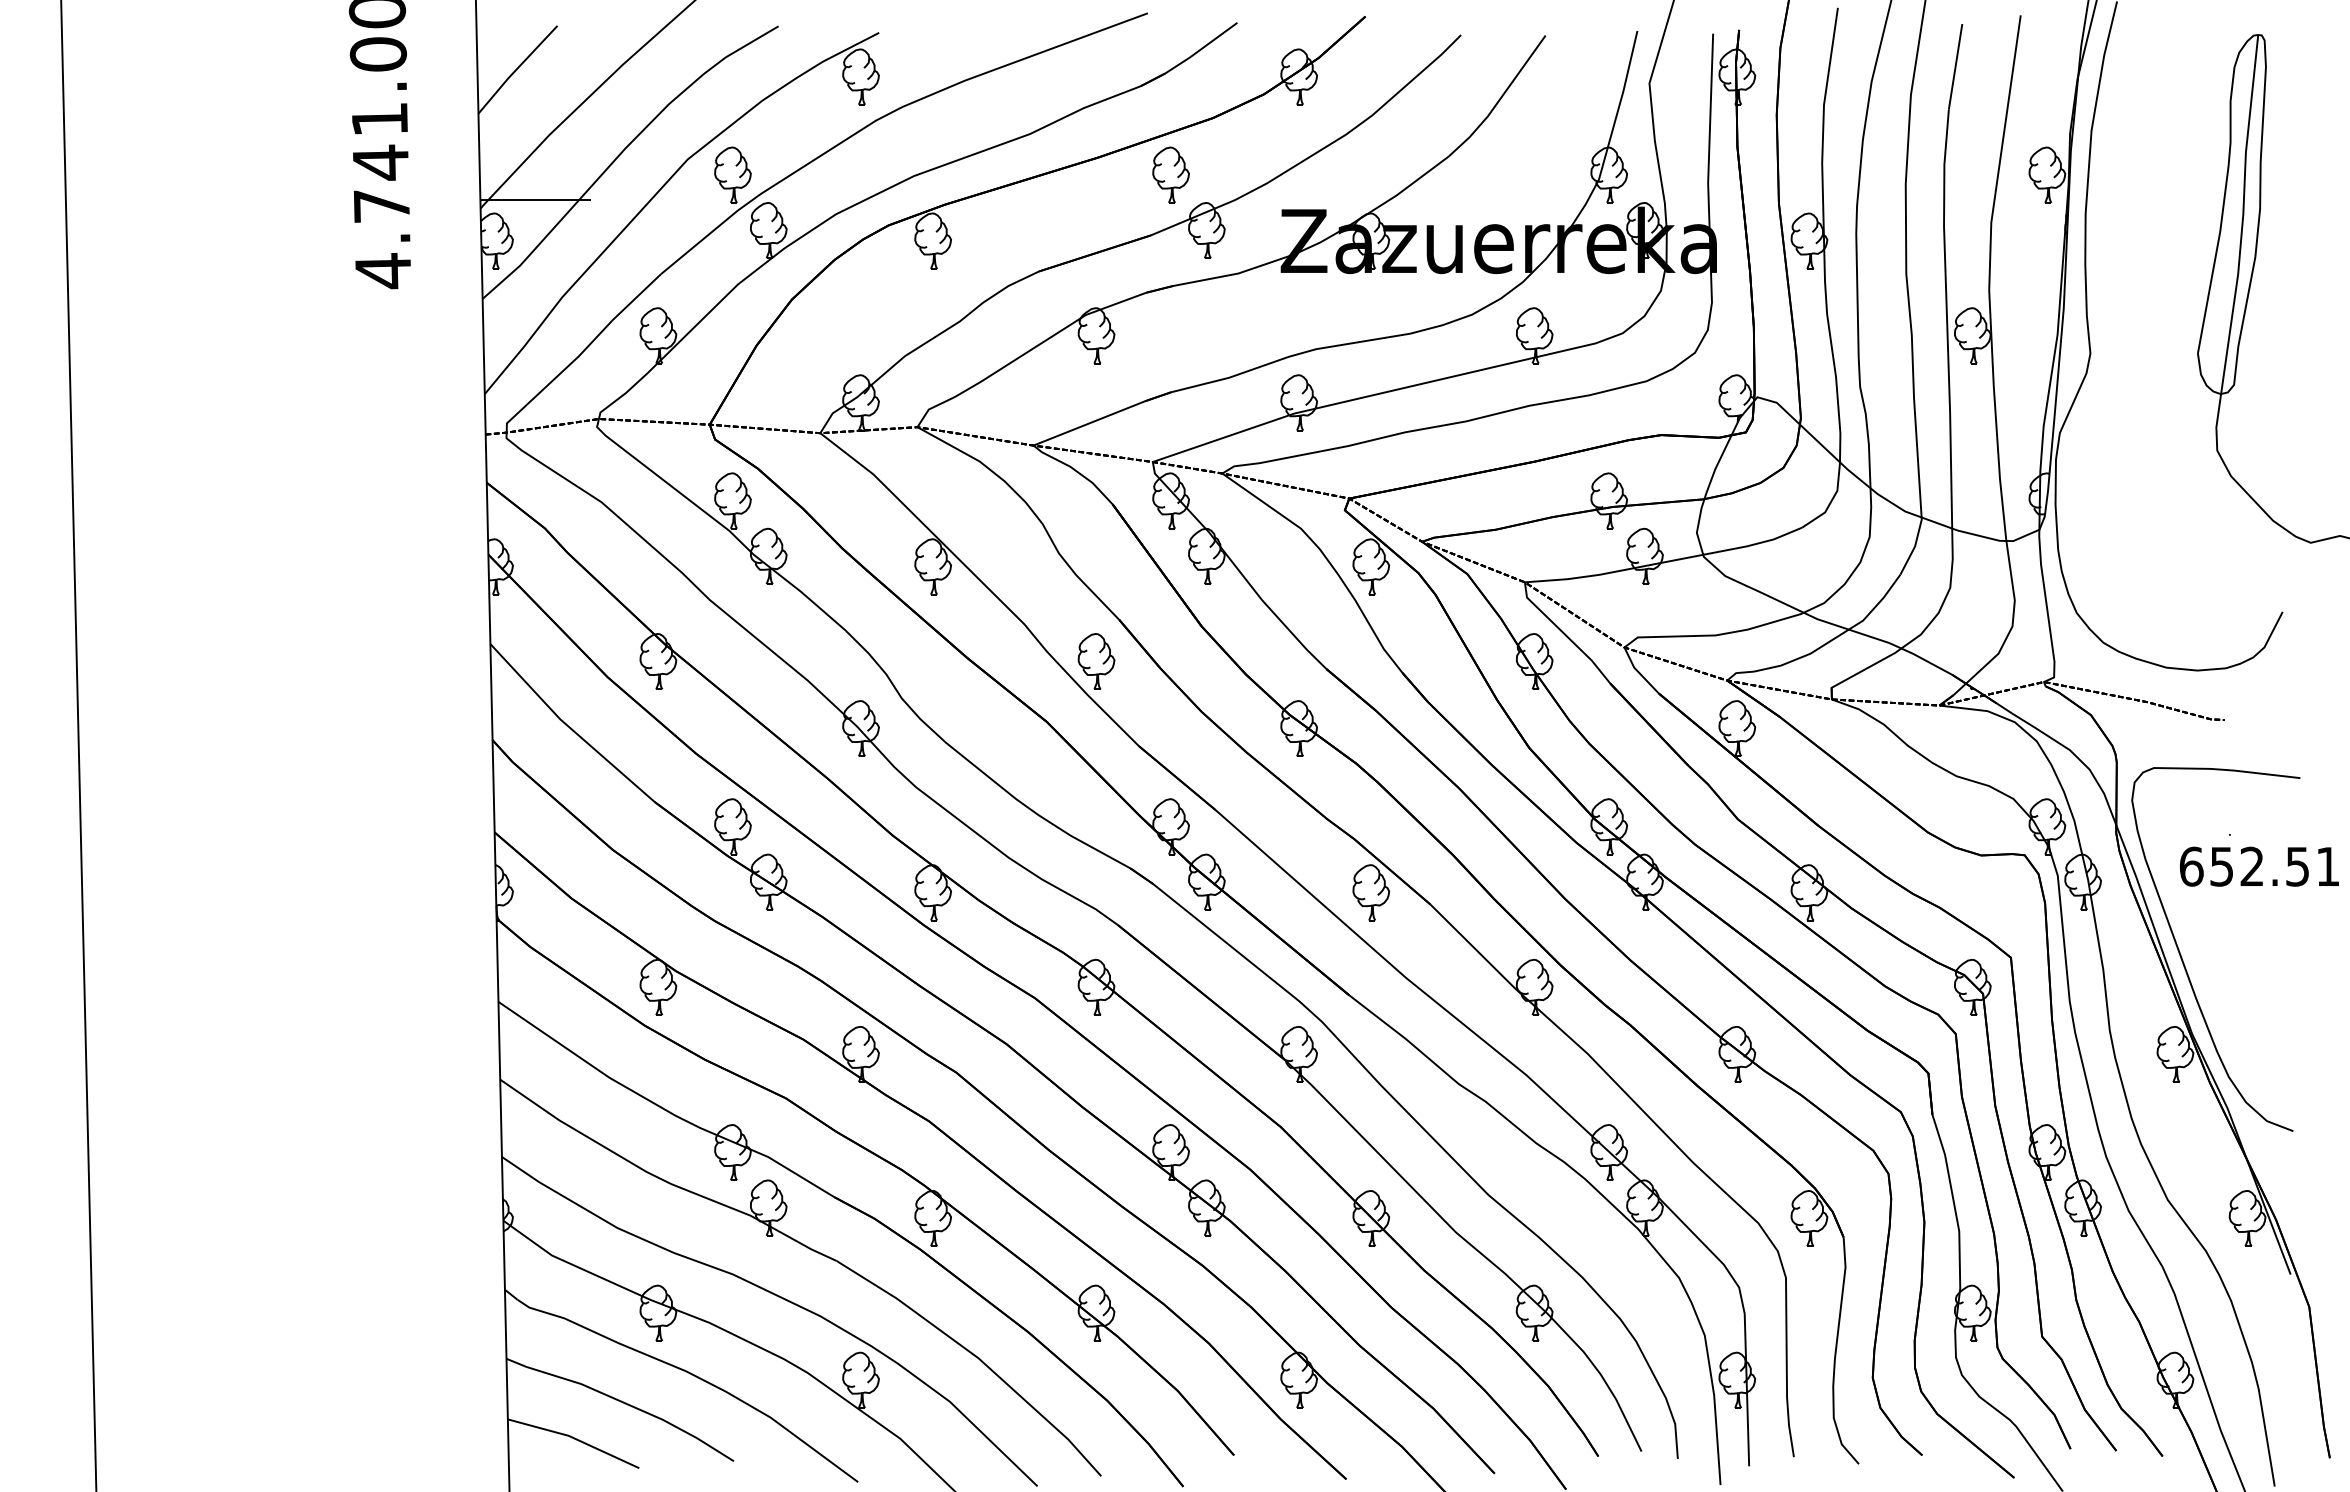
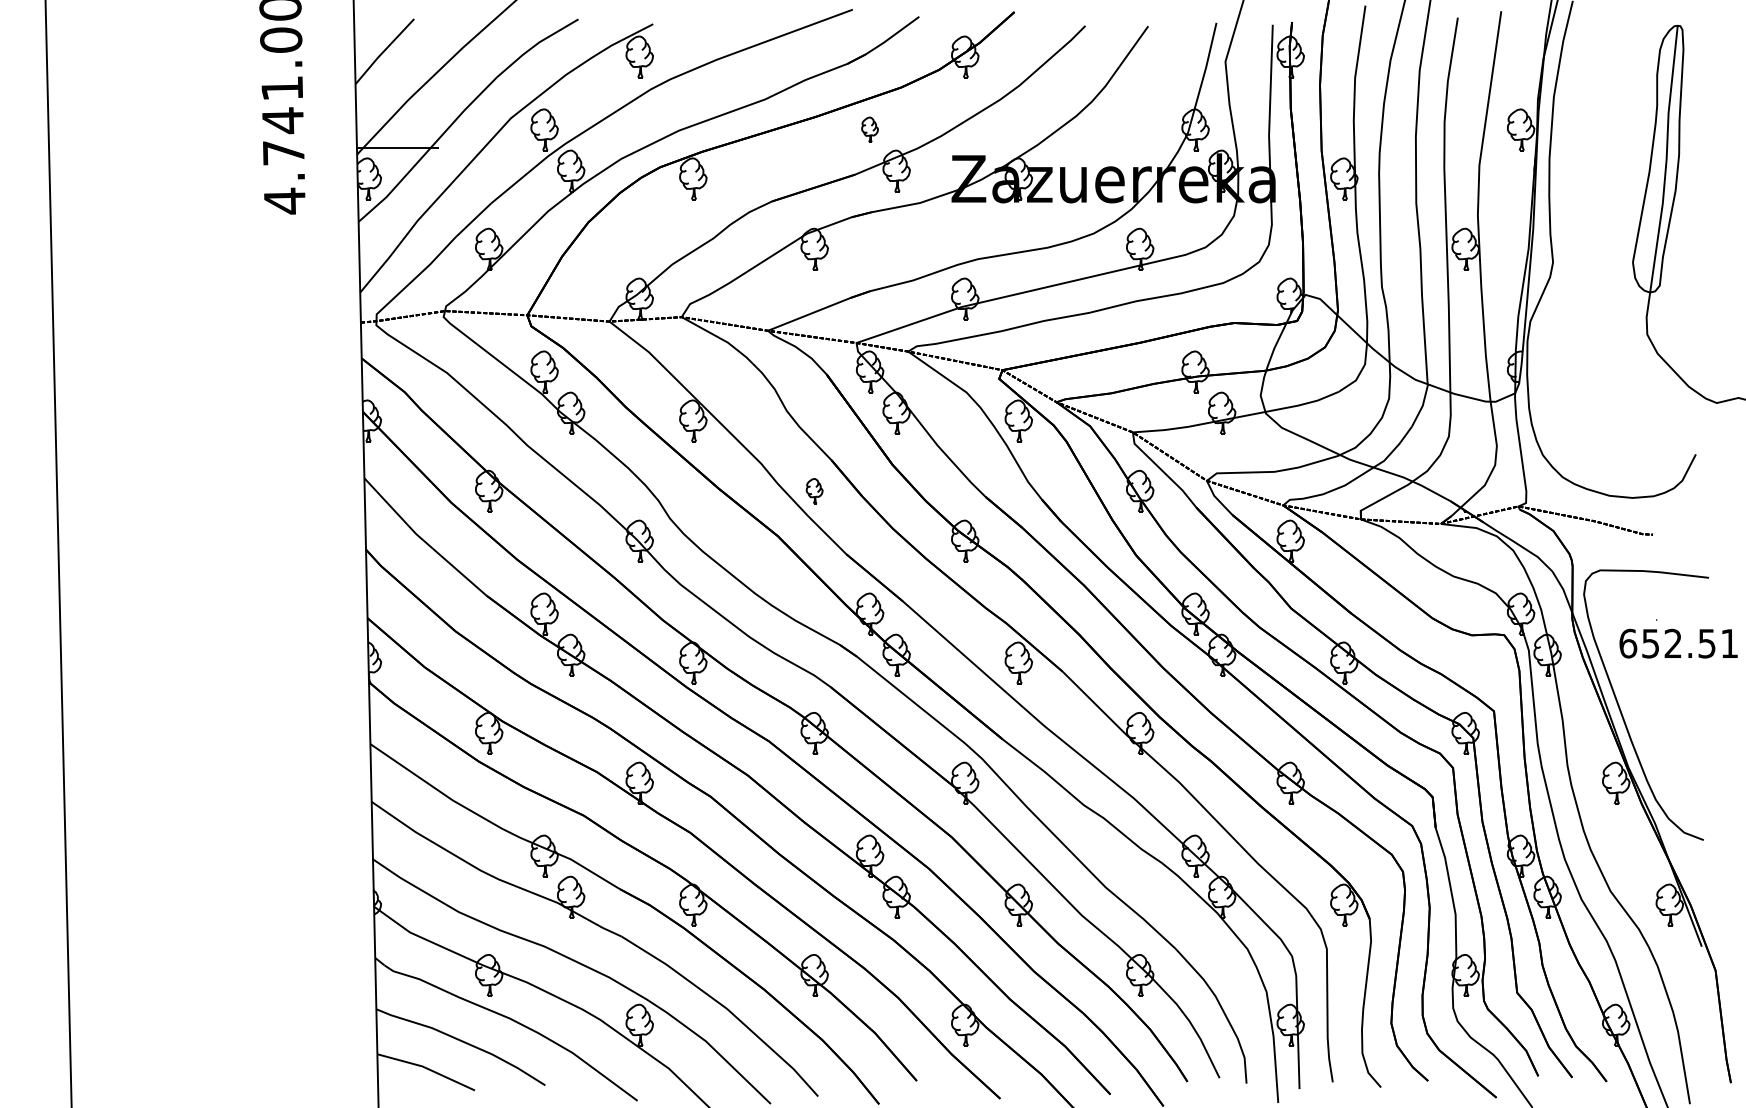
part: (1170, 174) -> (869, 129), size x0.6
part: (1096, 661) -> (814, 491), size x0.6

